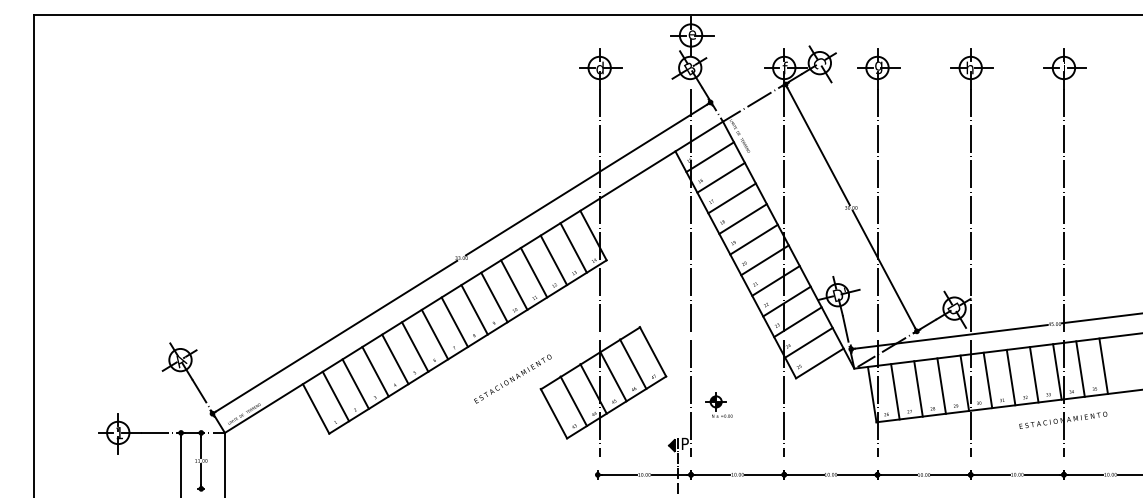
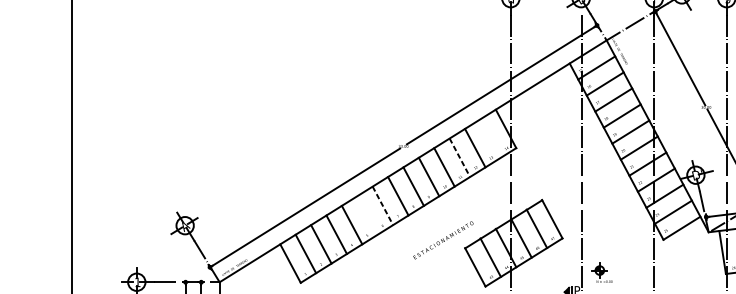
line: (573, 247) -> (490, 138), removed
line: (534, 273) -> (460, 158), solid -> dashed
line: (435, 335) -> (383, 206), solid -> dashed
line: (415, 346) -> (367, 215), removed
part: (718, 404) -> (601, 272), moved

